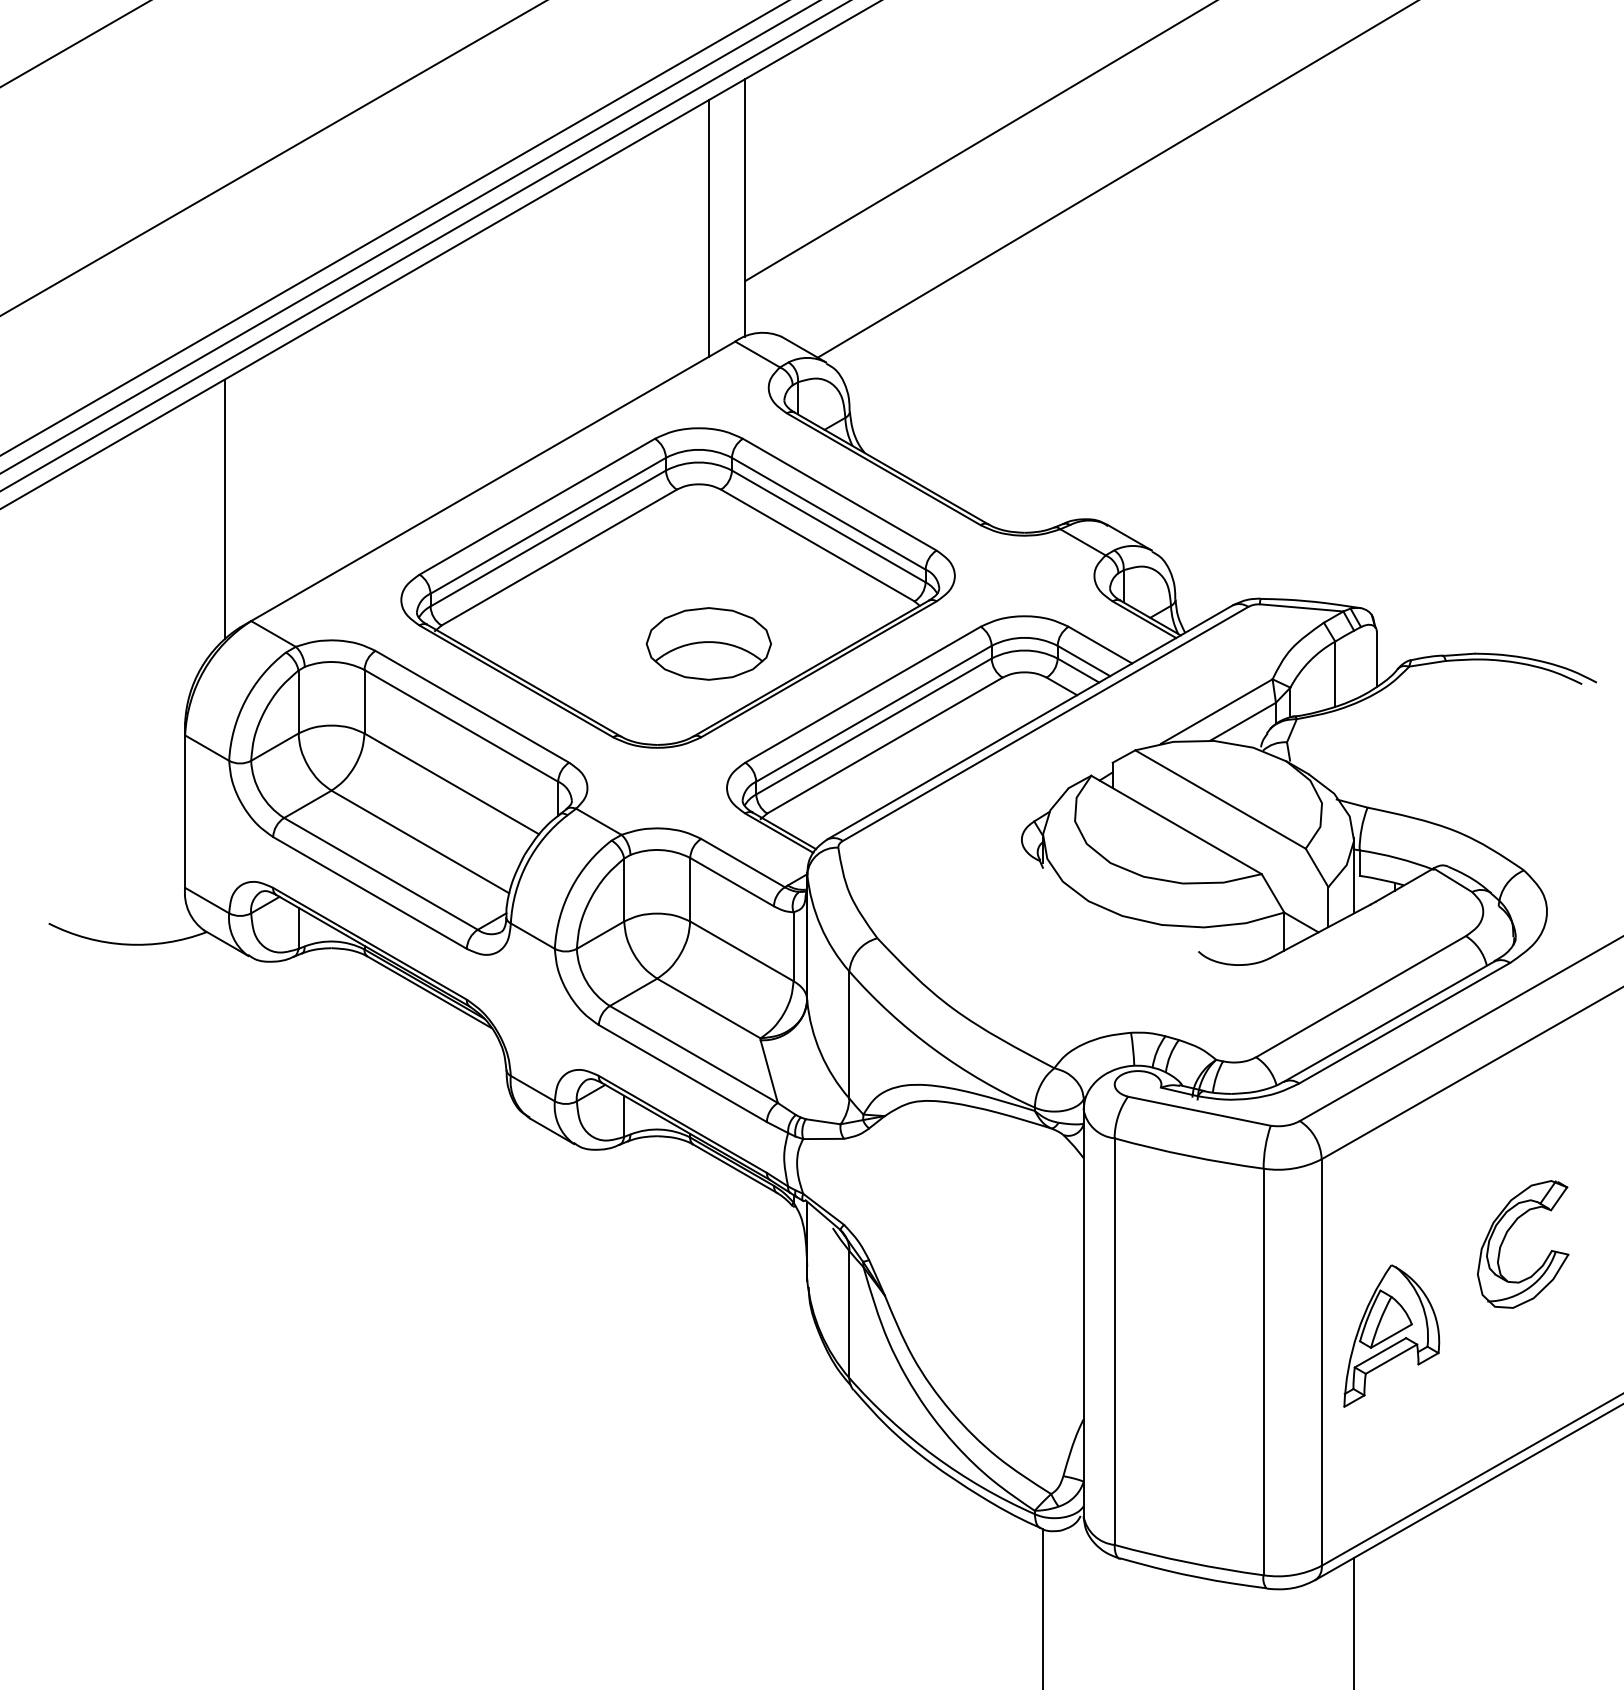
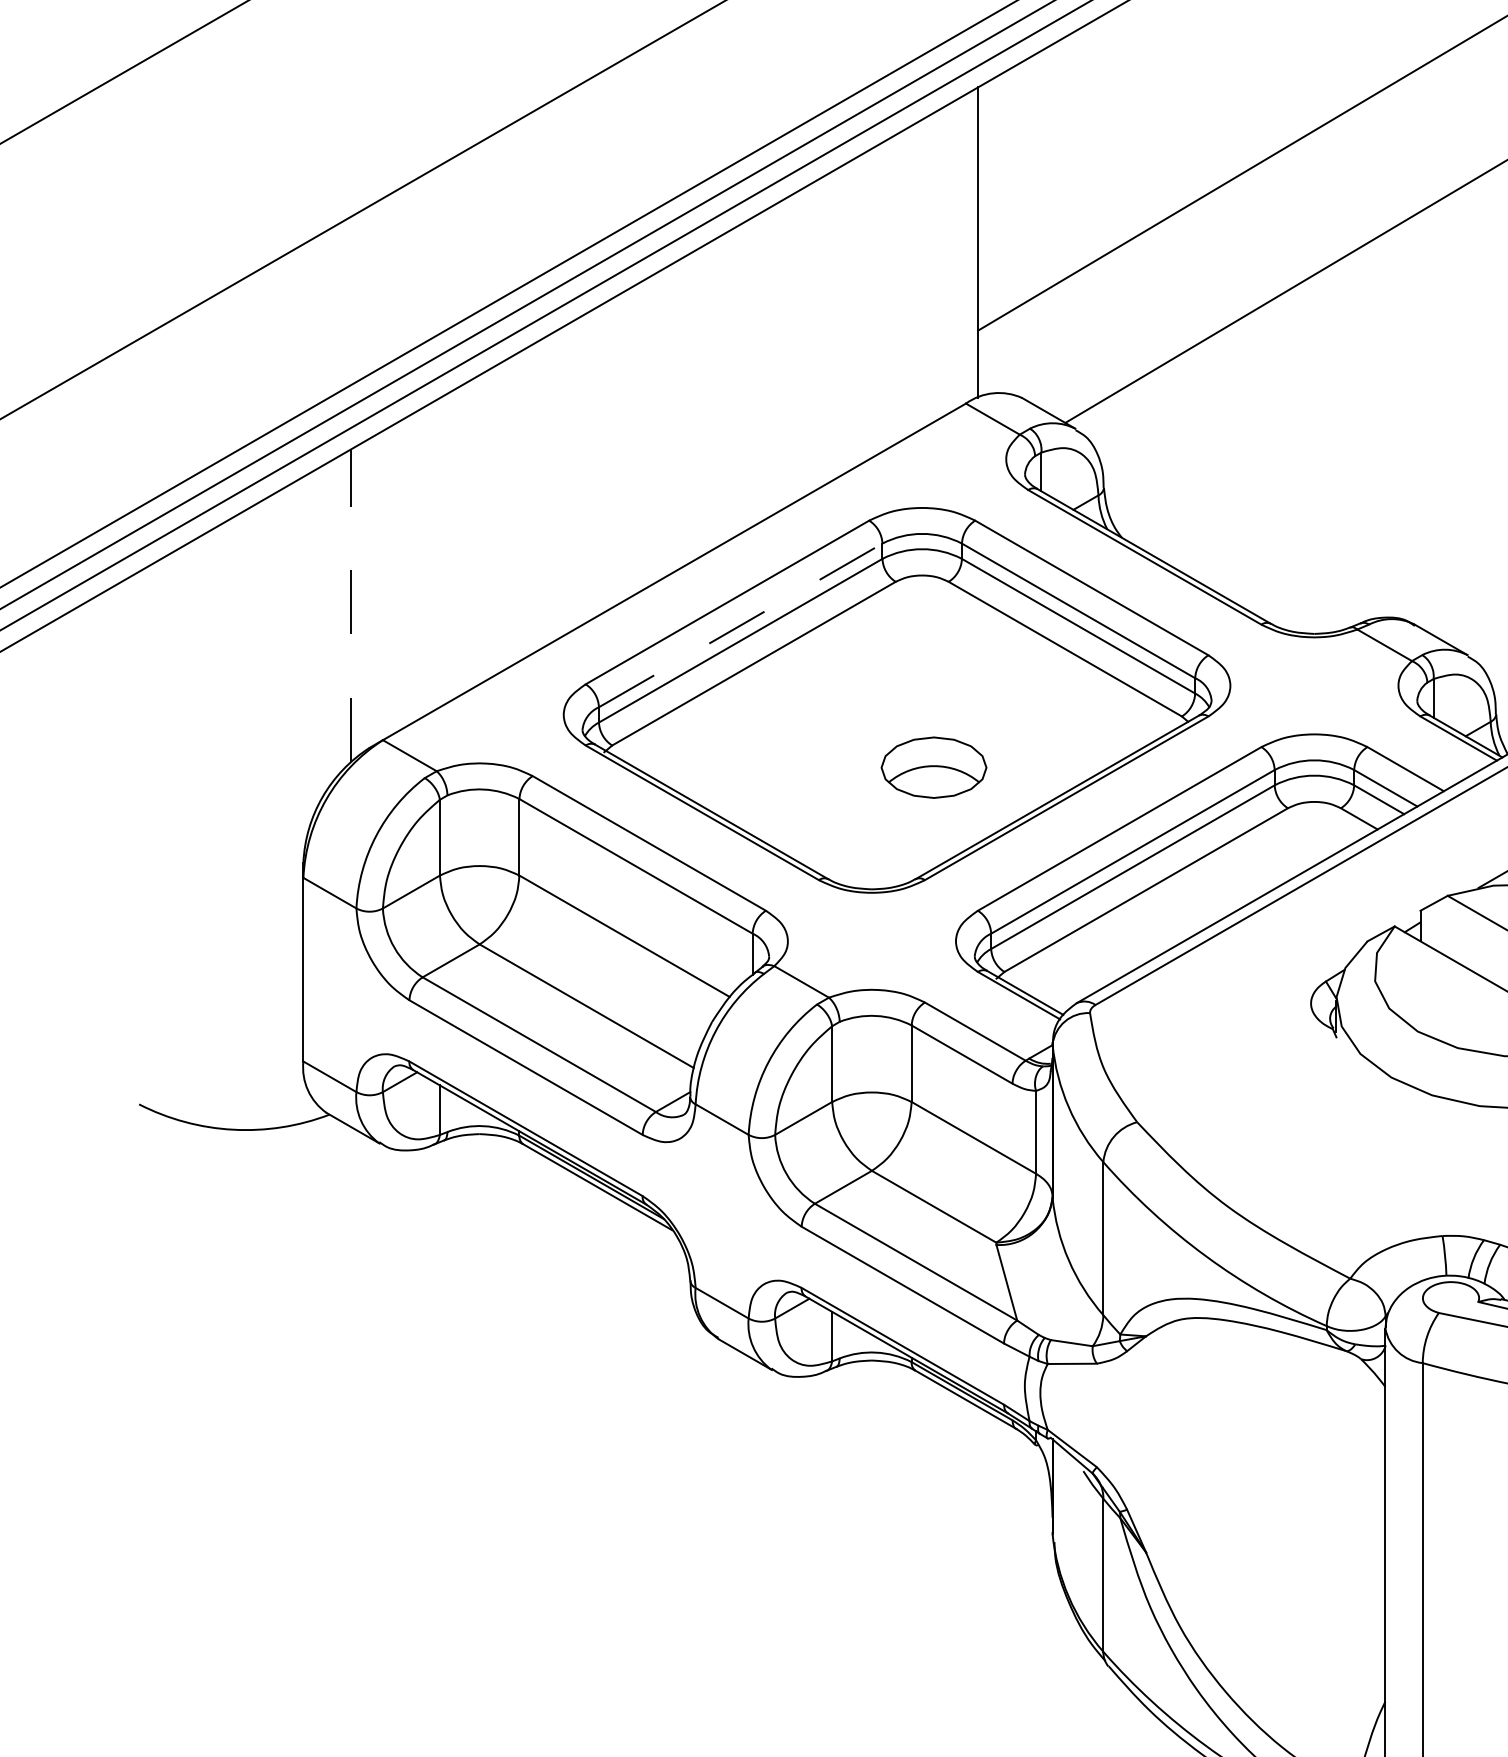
line: (708, 228) -> (933, 267), removed
line: (224, 509) -> (350, 605), solid -> dashed
line: (548, 525) -> (740, 625), solid -> dashed
part: (708, 643) -> (933, 767), size x0.7

